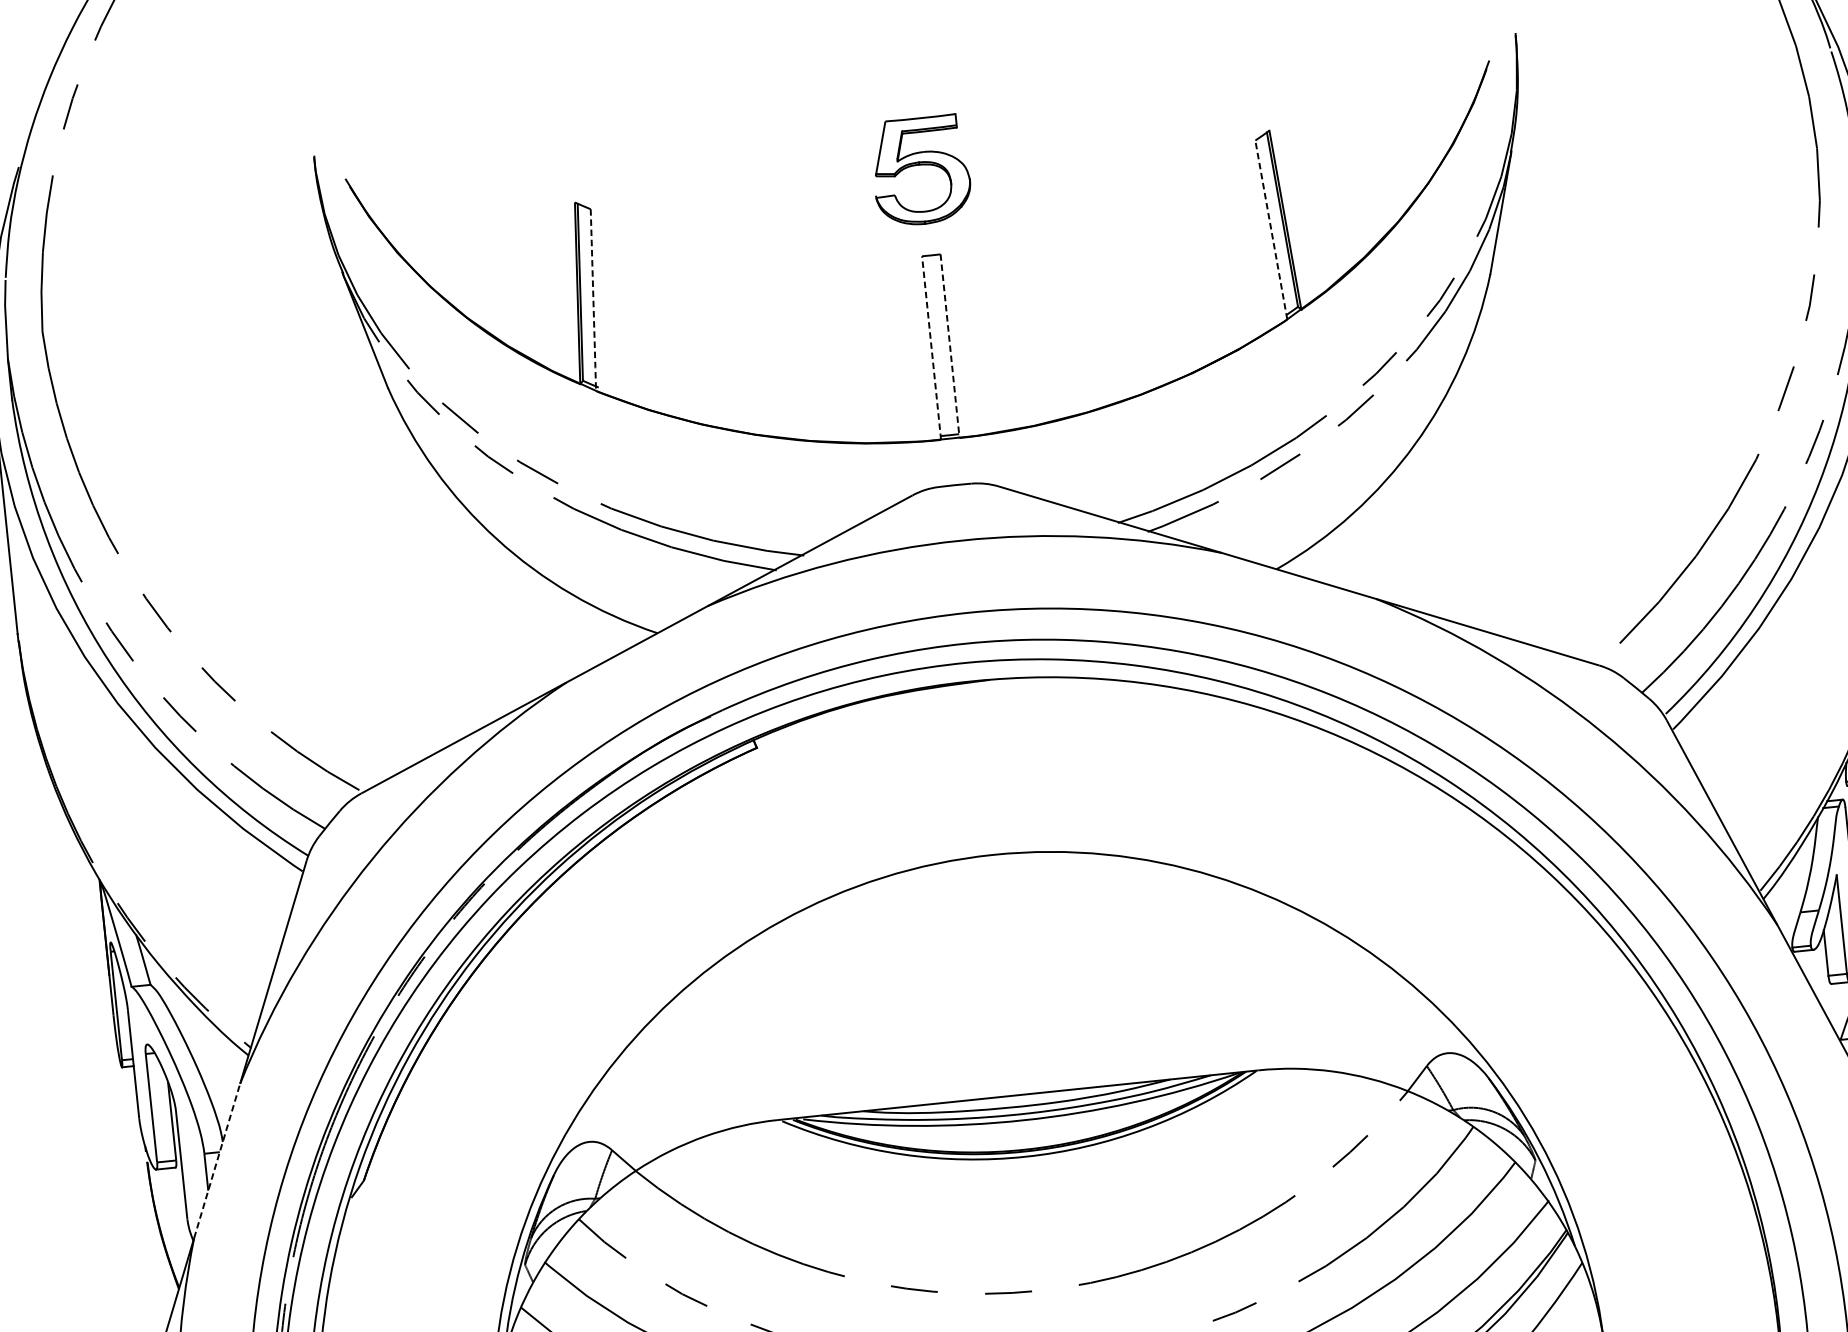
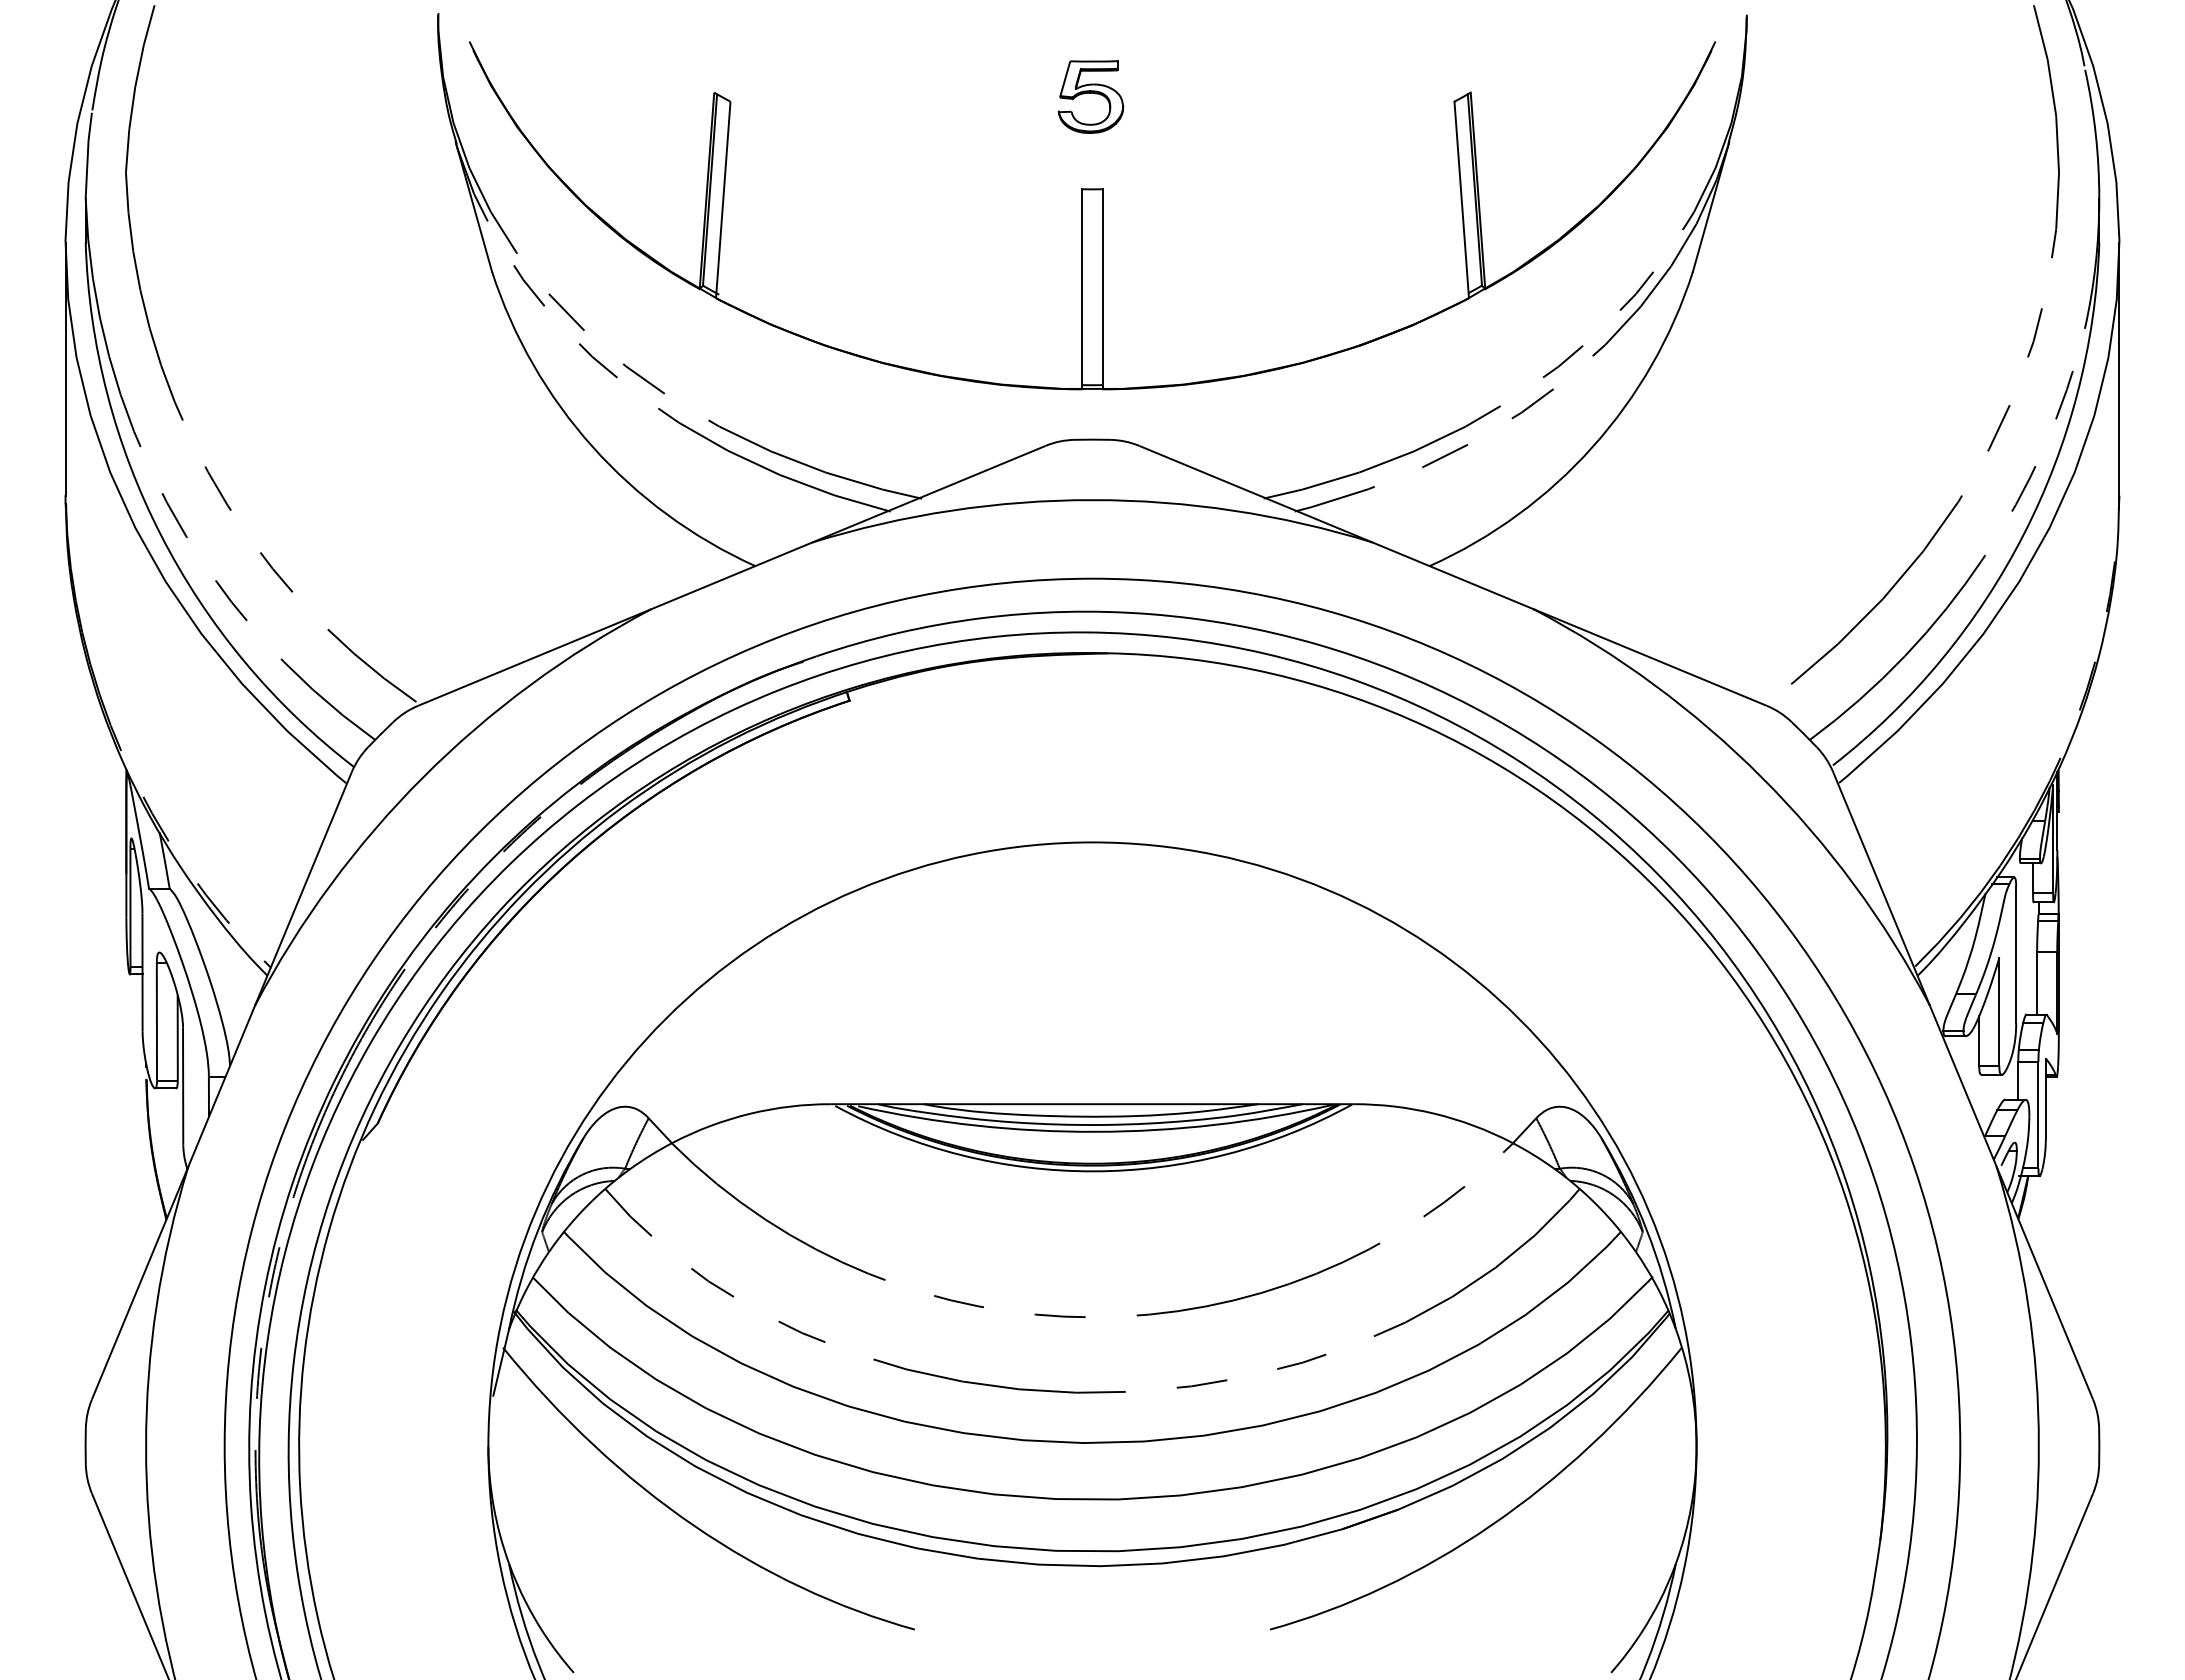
part: (920, 170) -> (1090, 96), size x0.62
line: (1271, 229) -> (1461, 199), dashed -> solid
line: (593, 301) -> (723, 201), dashed -> solid
line: (950, 346) -> (1102, 289), dashed -> solid
line: (931, 347) -> (1082, 288), dashed -> solid
line: (217, 1160) -> (222, 1085), dashed -> solid

